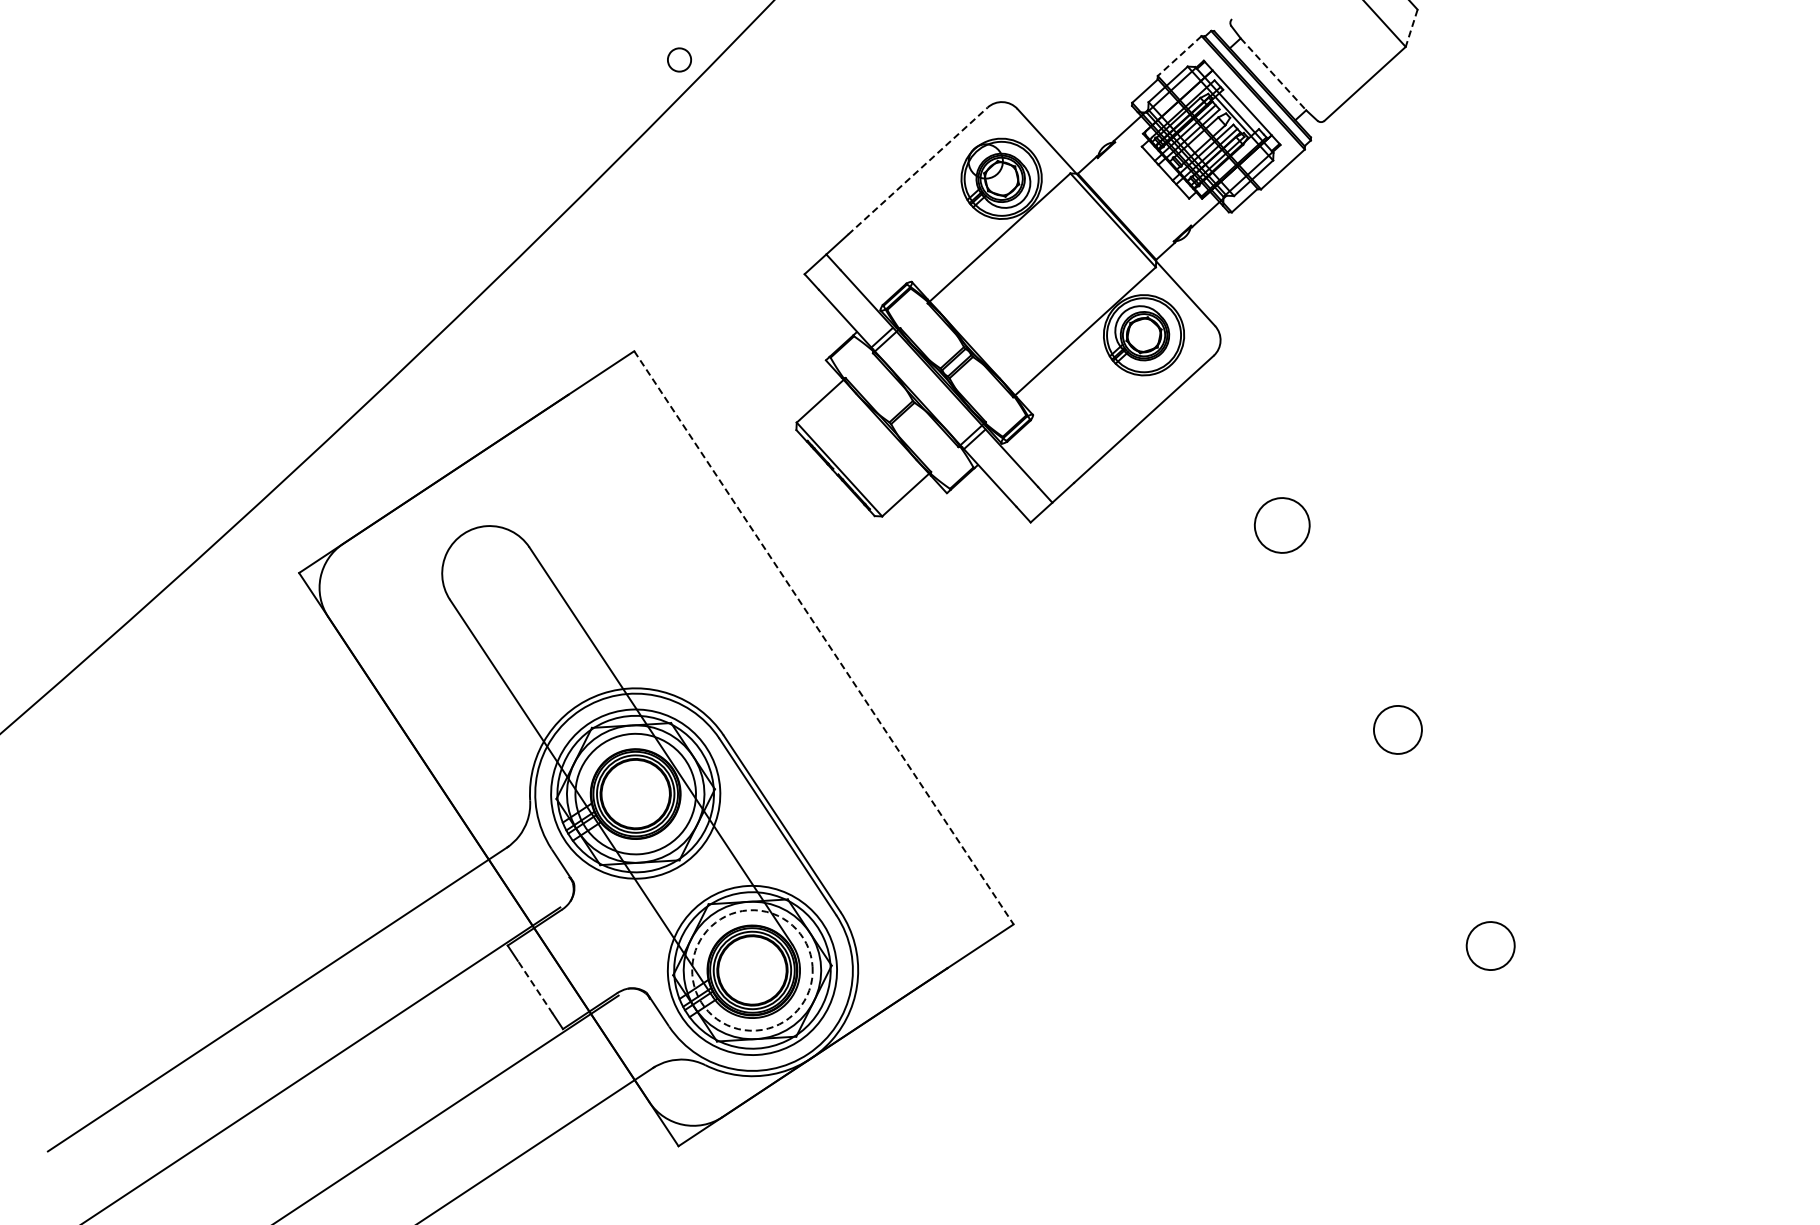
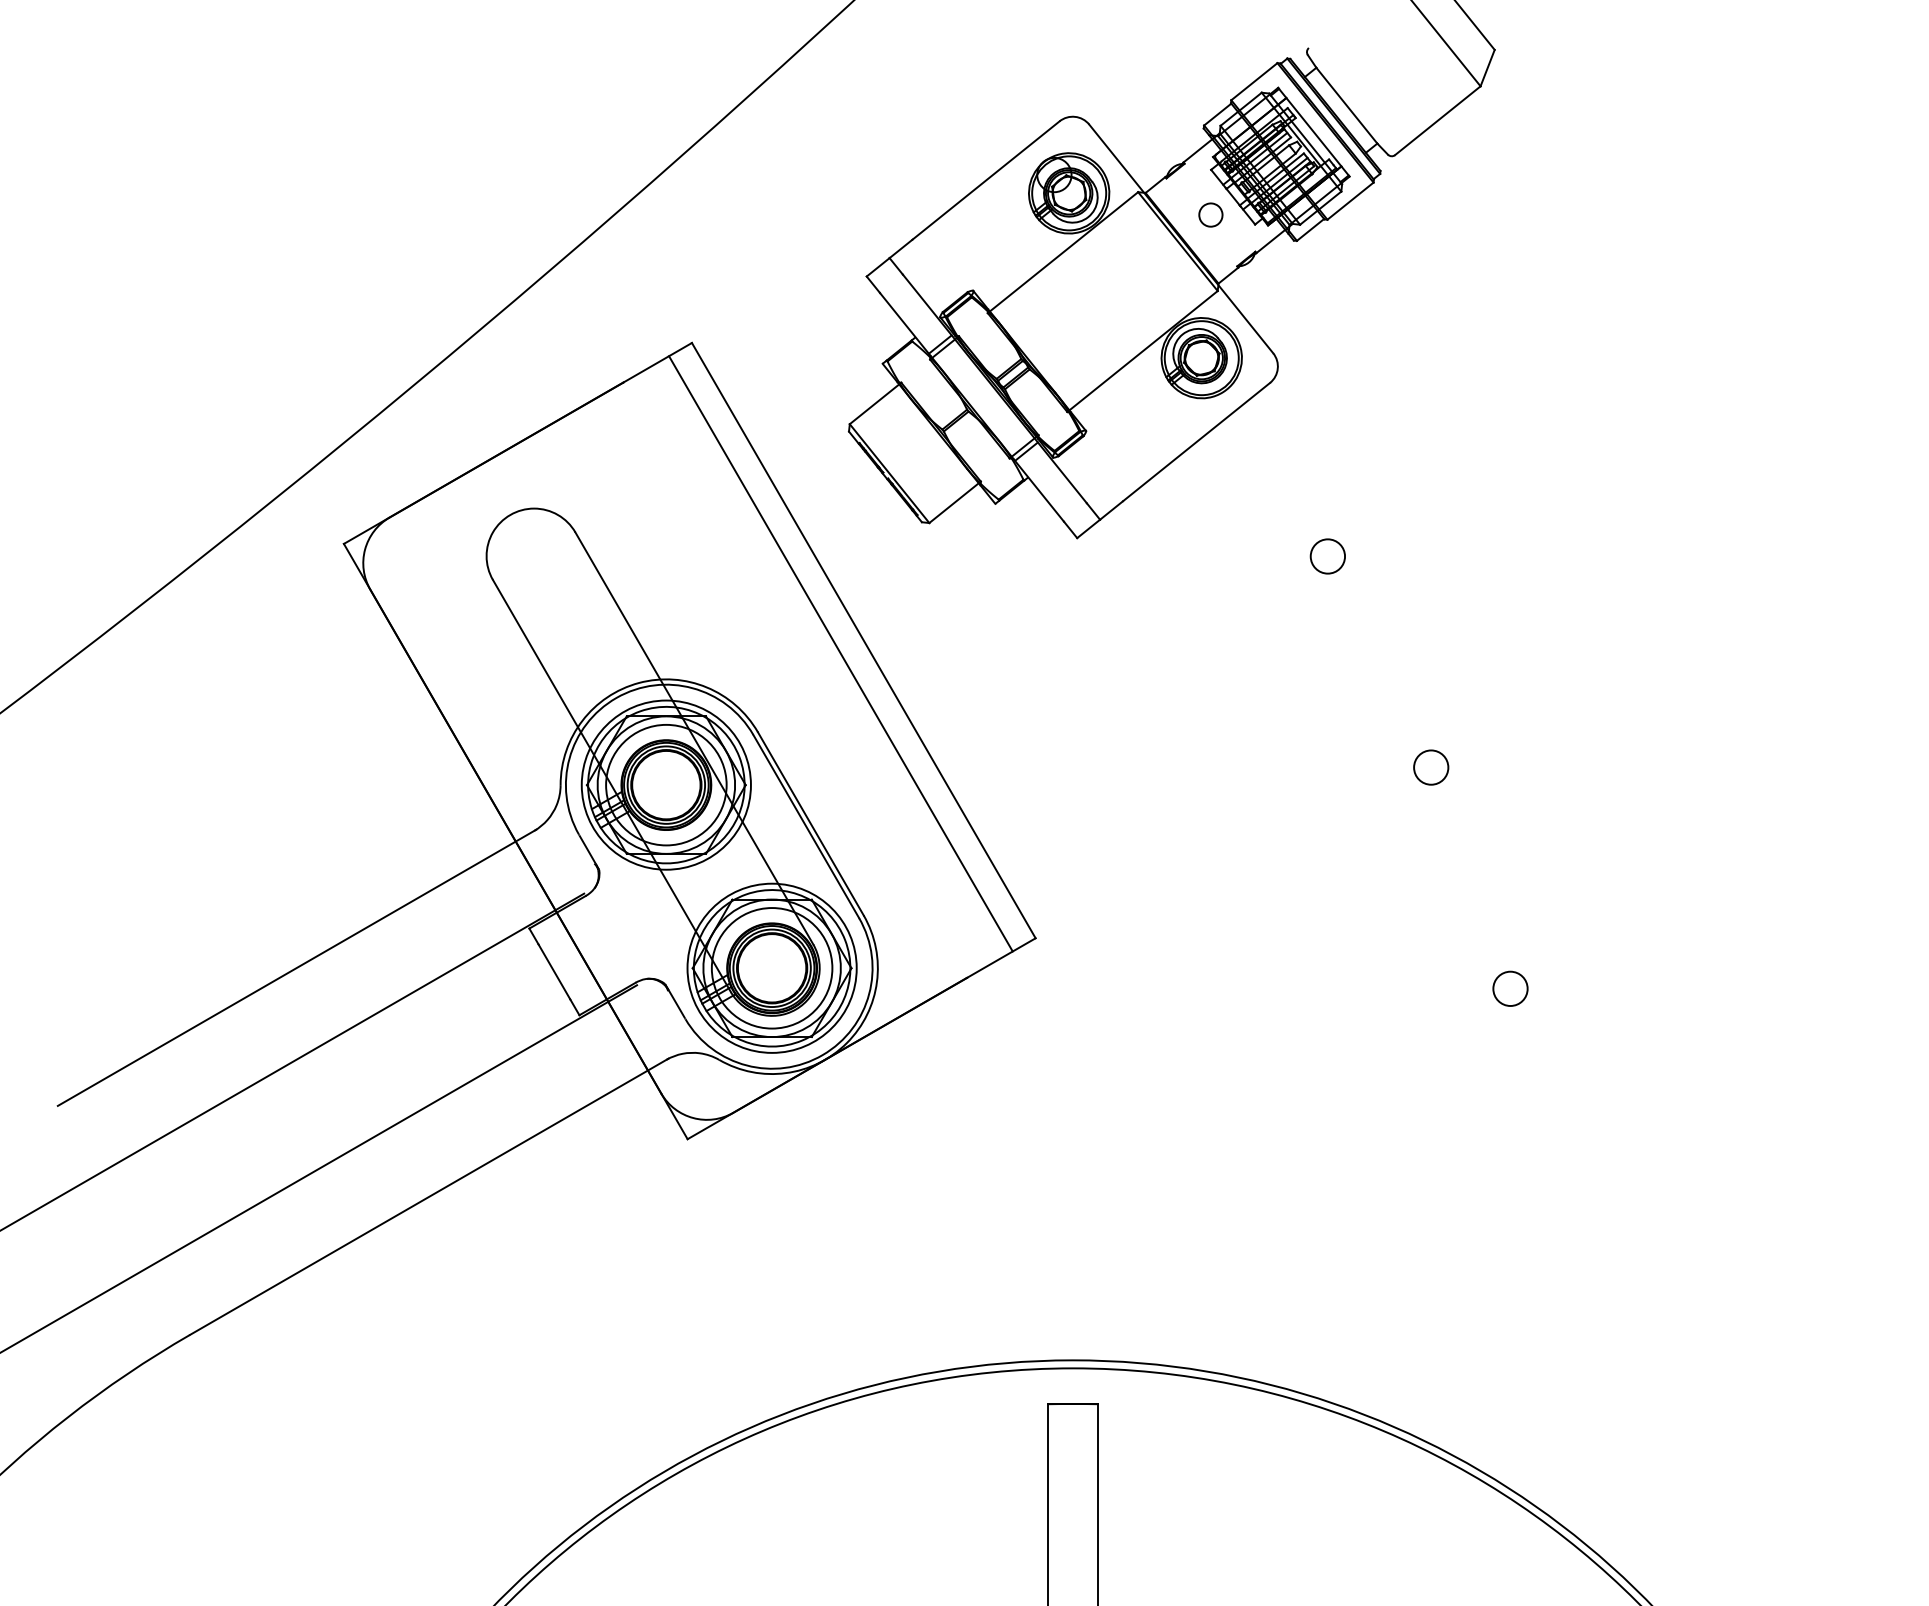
line: (1411, 28) -> (1487, 68), dashed -> solid
line: (1179, 55) -> (1254, 81), dashed -> solid
part: (679, 59) -> (1210, 214), moved
line: (1273, 74) -> (1346, 105), dashed -> solid
line: (918, 171) -> (986, 180), dashed -> solid
circle: (1281, 525) -> (1327, 556), size x0.62
line: (823, 637) -> (863, 640), dashed -> solid
line: (801, 652) -> (840, 653), added
circle: (1398, 729) -> (1431, 767), size x0.71
circle: (1490, 945) -> (1510, 988), size x0.71
circle: (751, 970) -> (771, 968), dashed -> solid
line: (535, 986) -> (554, 971), dashed -> solid

